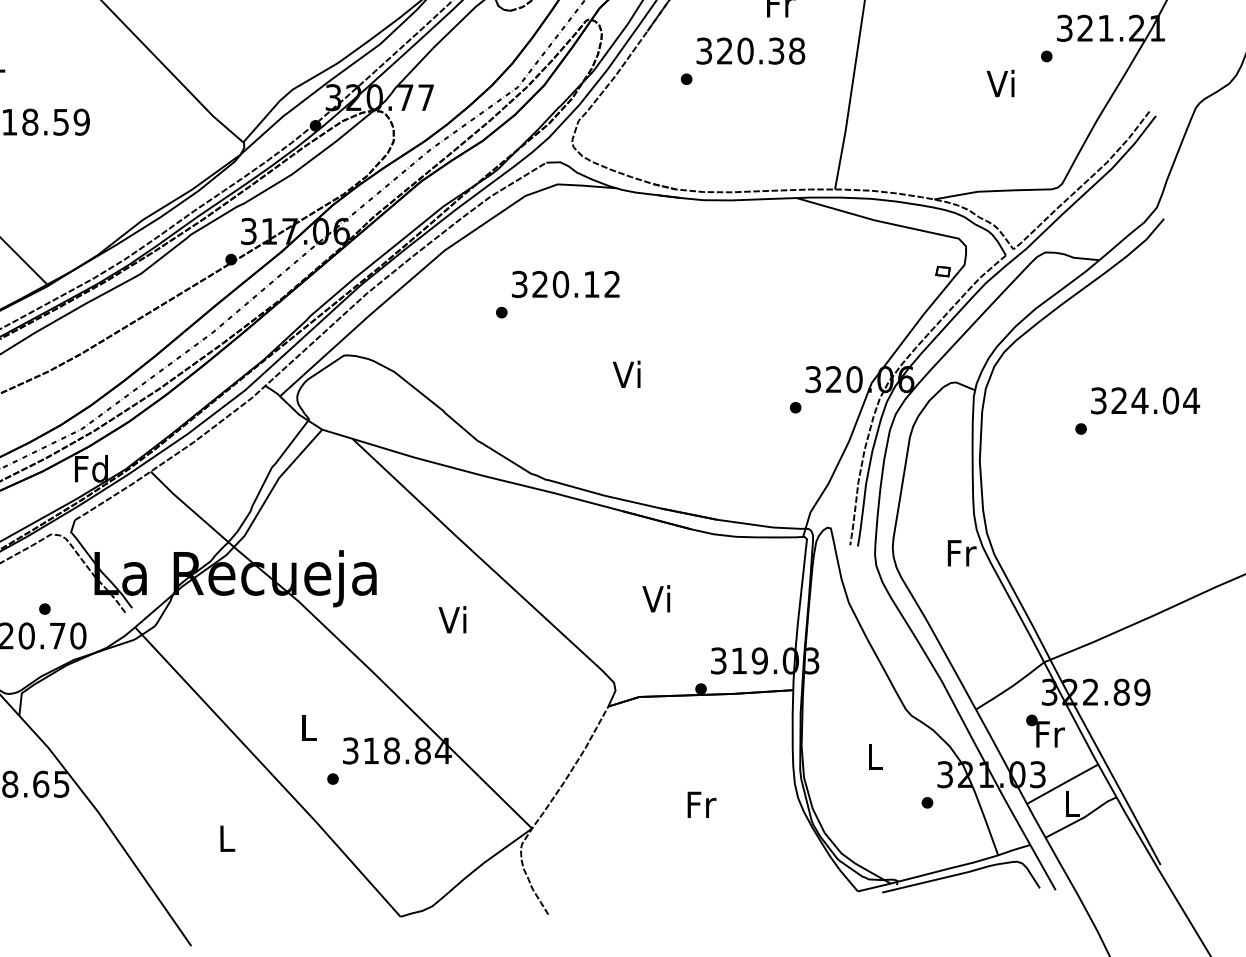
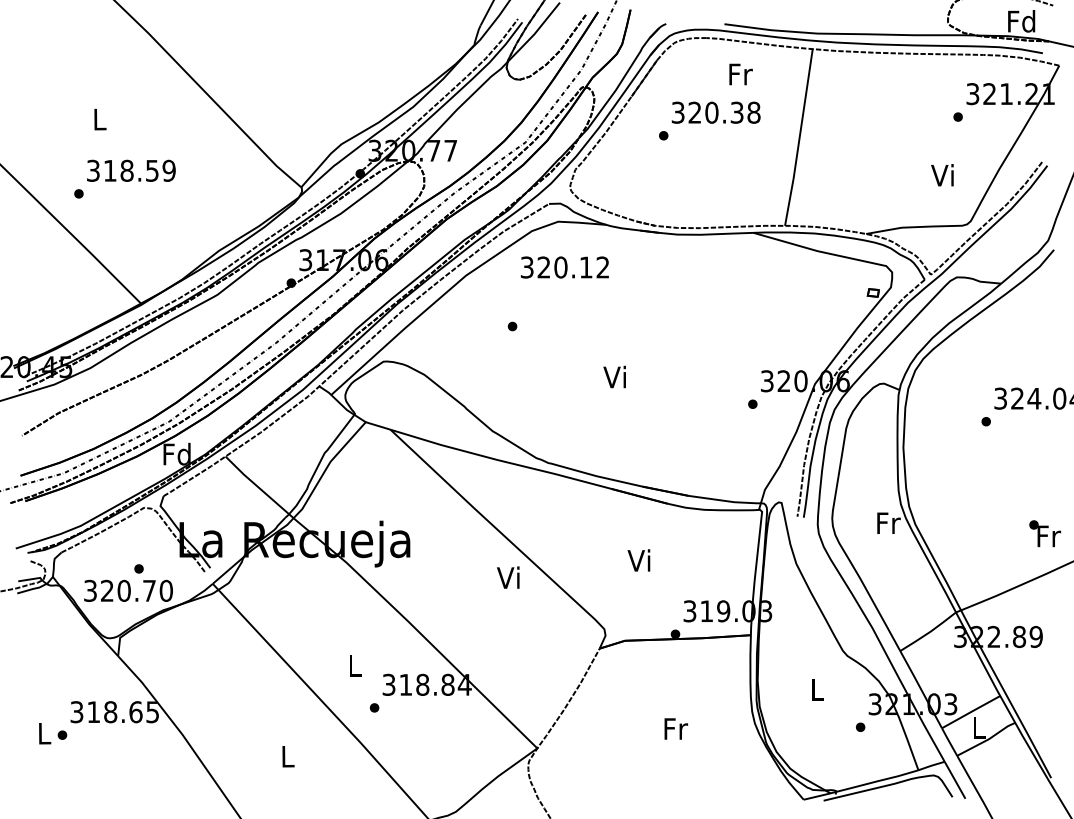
text: (1000, 83) -> (942, 175), moved
text: (565, 284) -> (564, 267), moved
text: (452, 619) -> (508, 577), moved
text: (1045, 730) -> (1045, 533), moved

